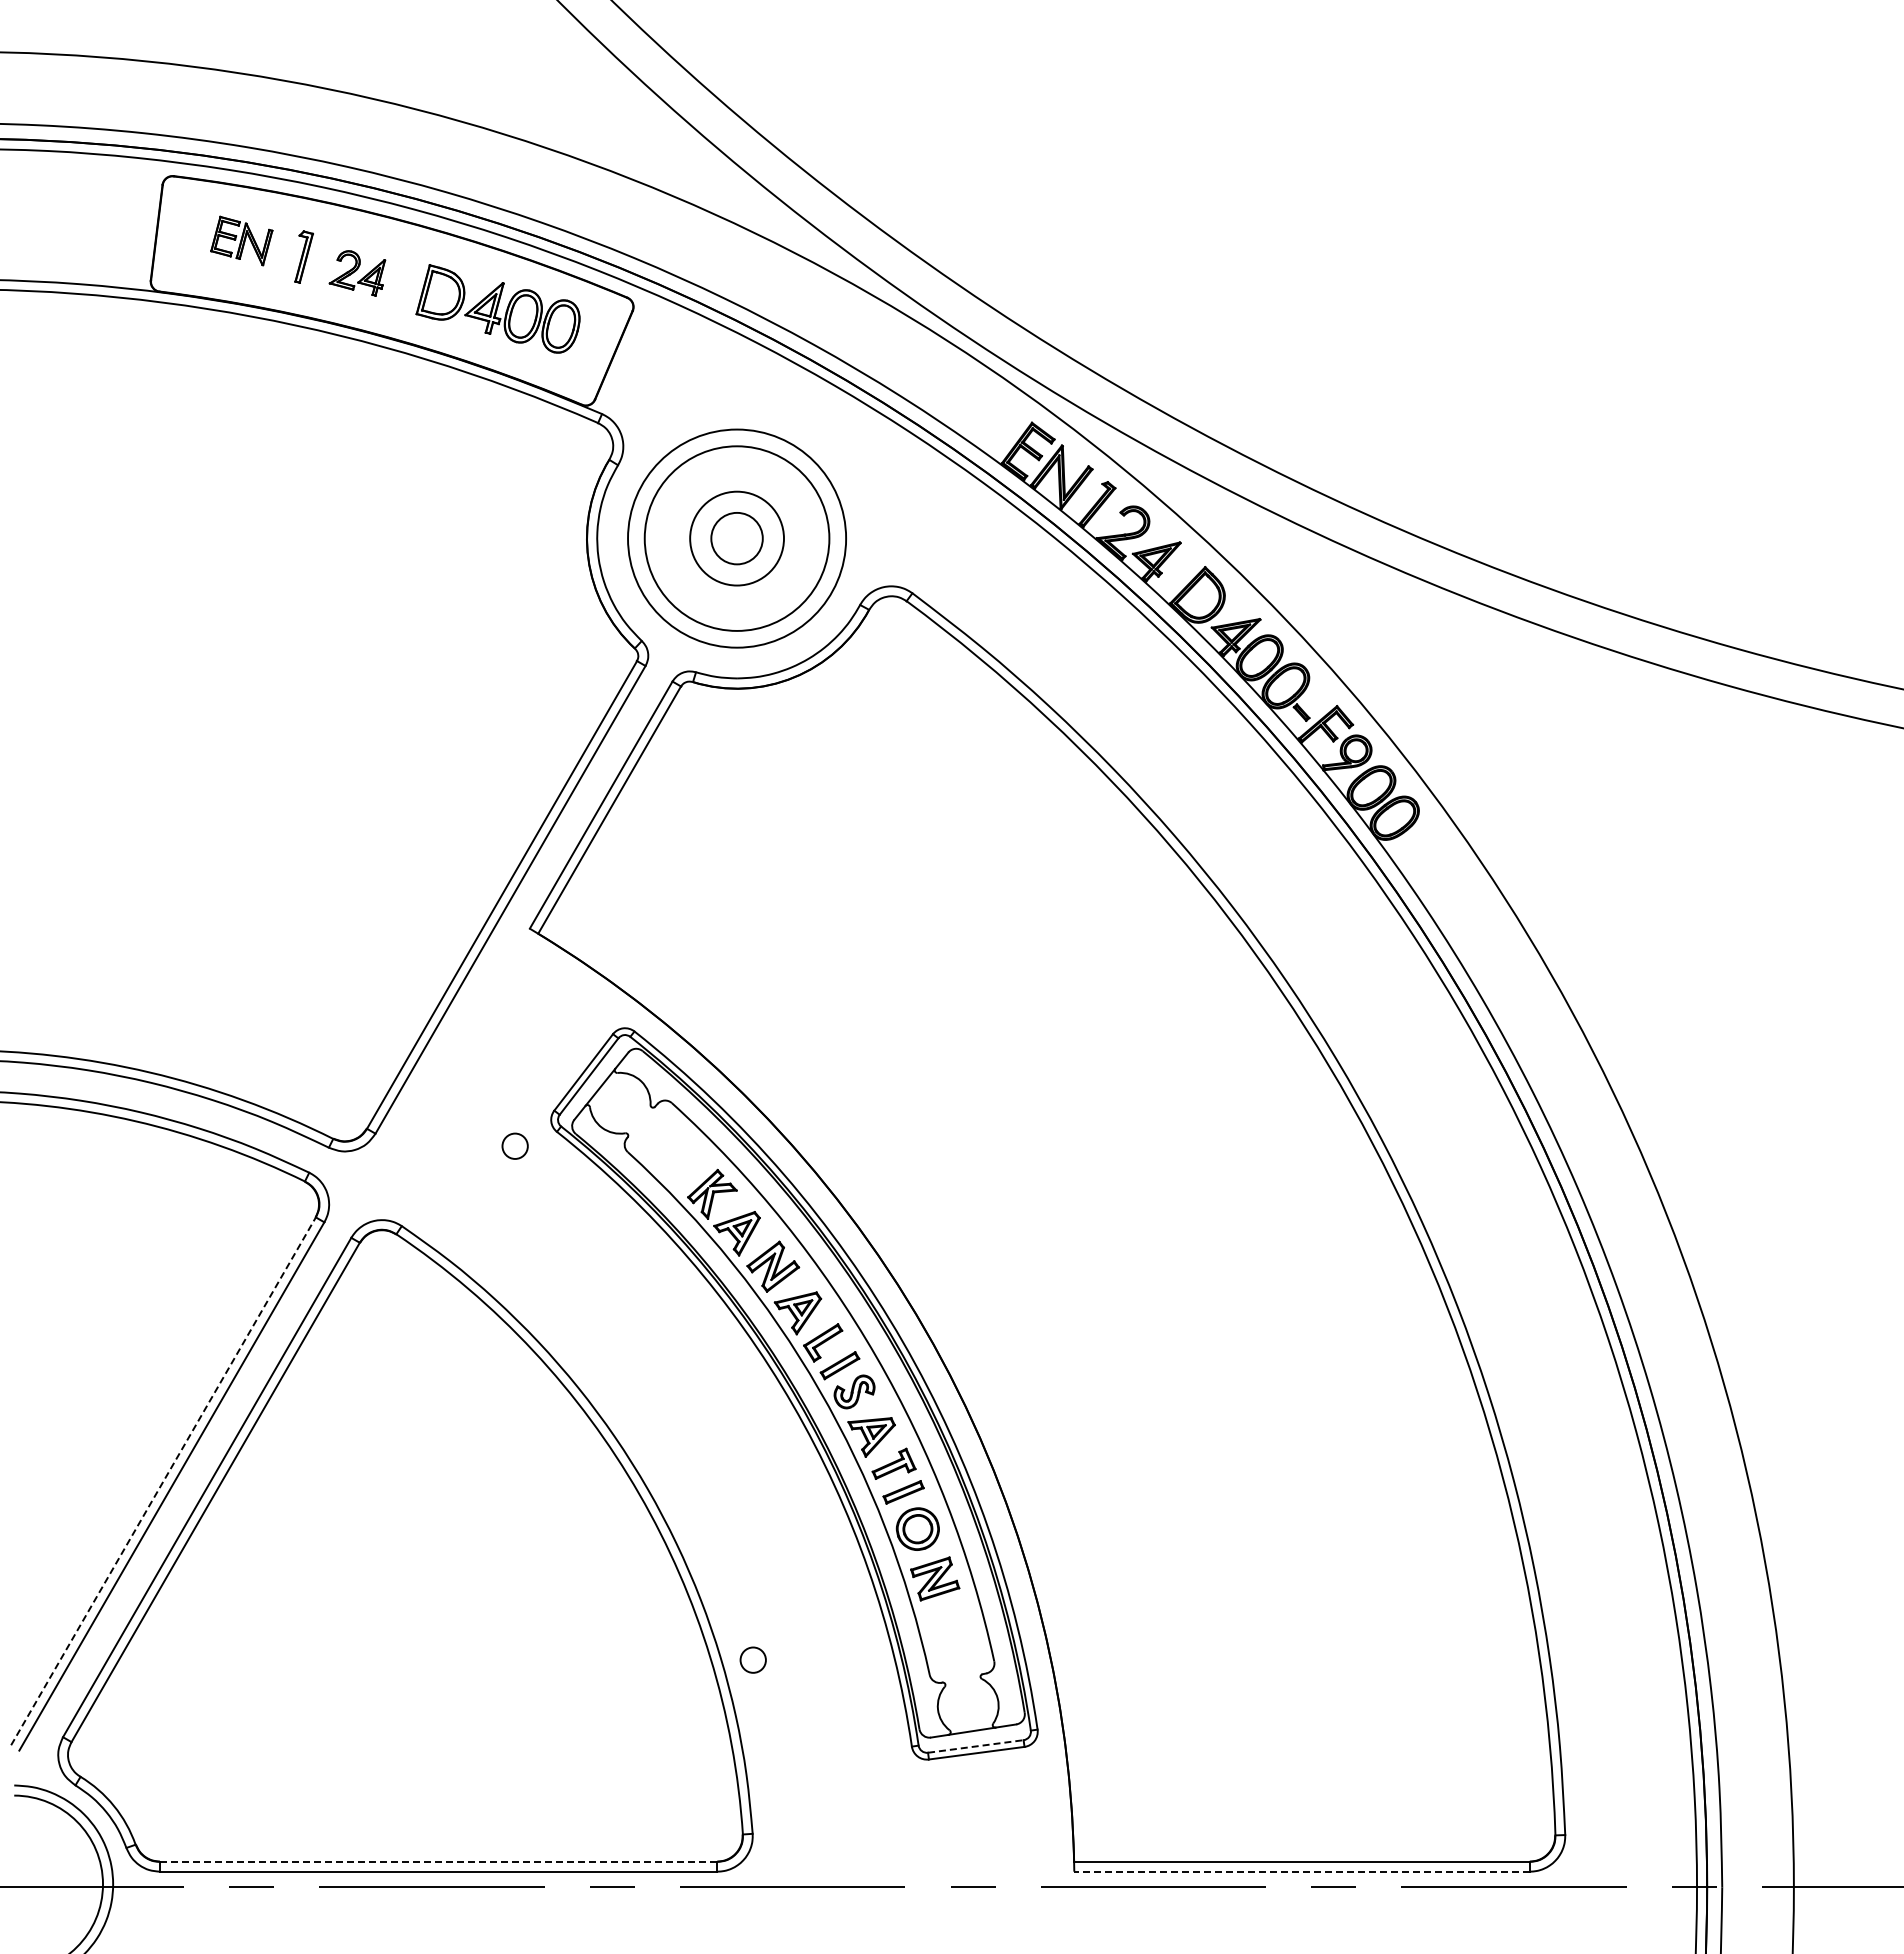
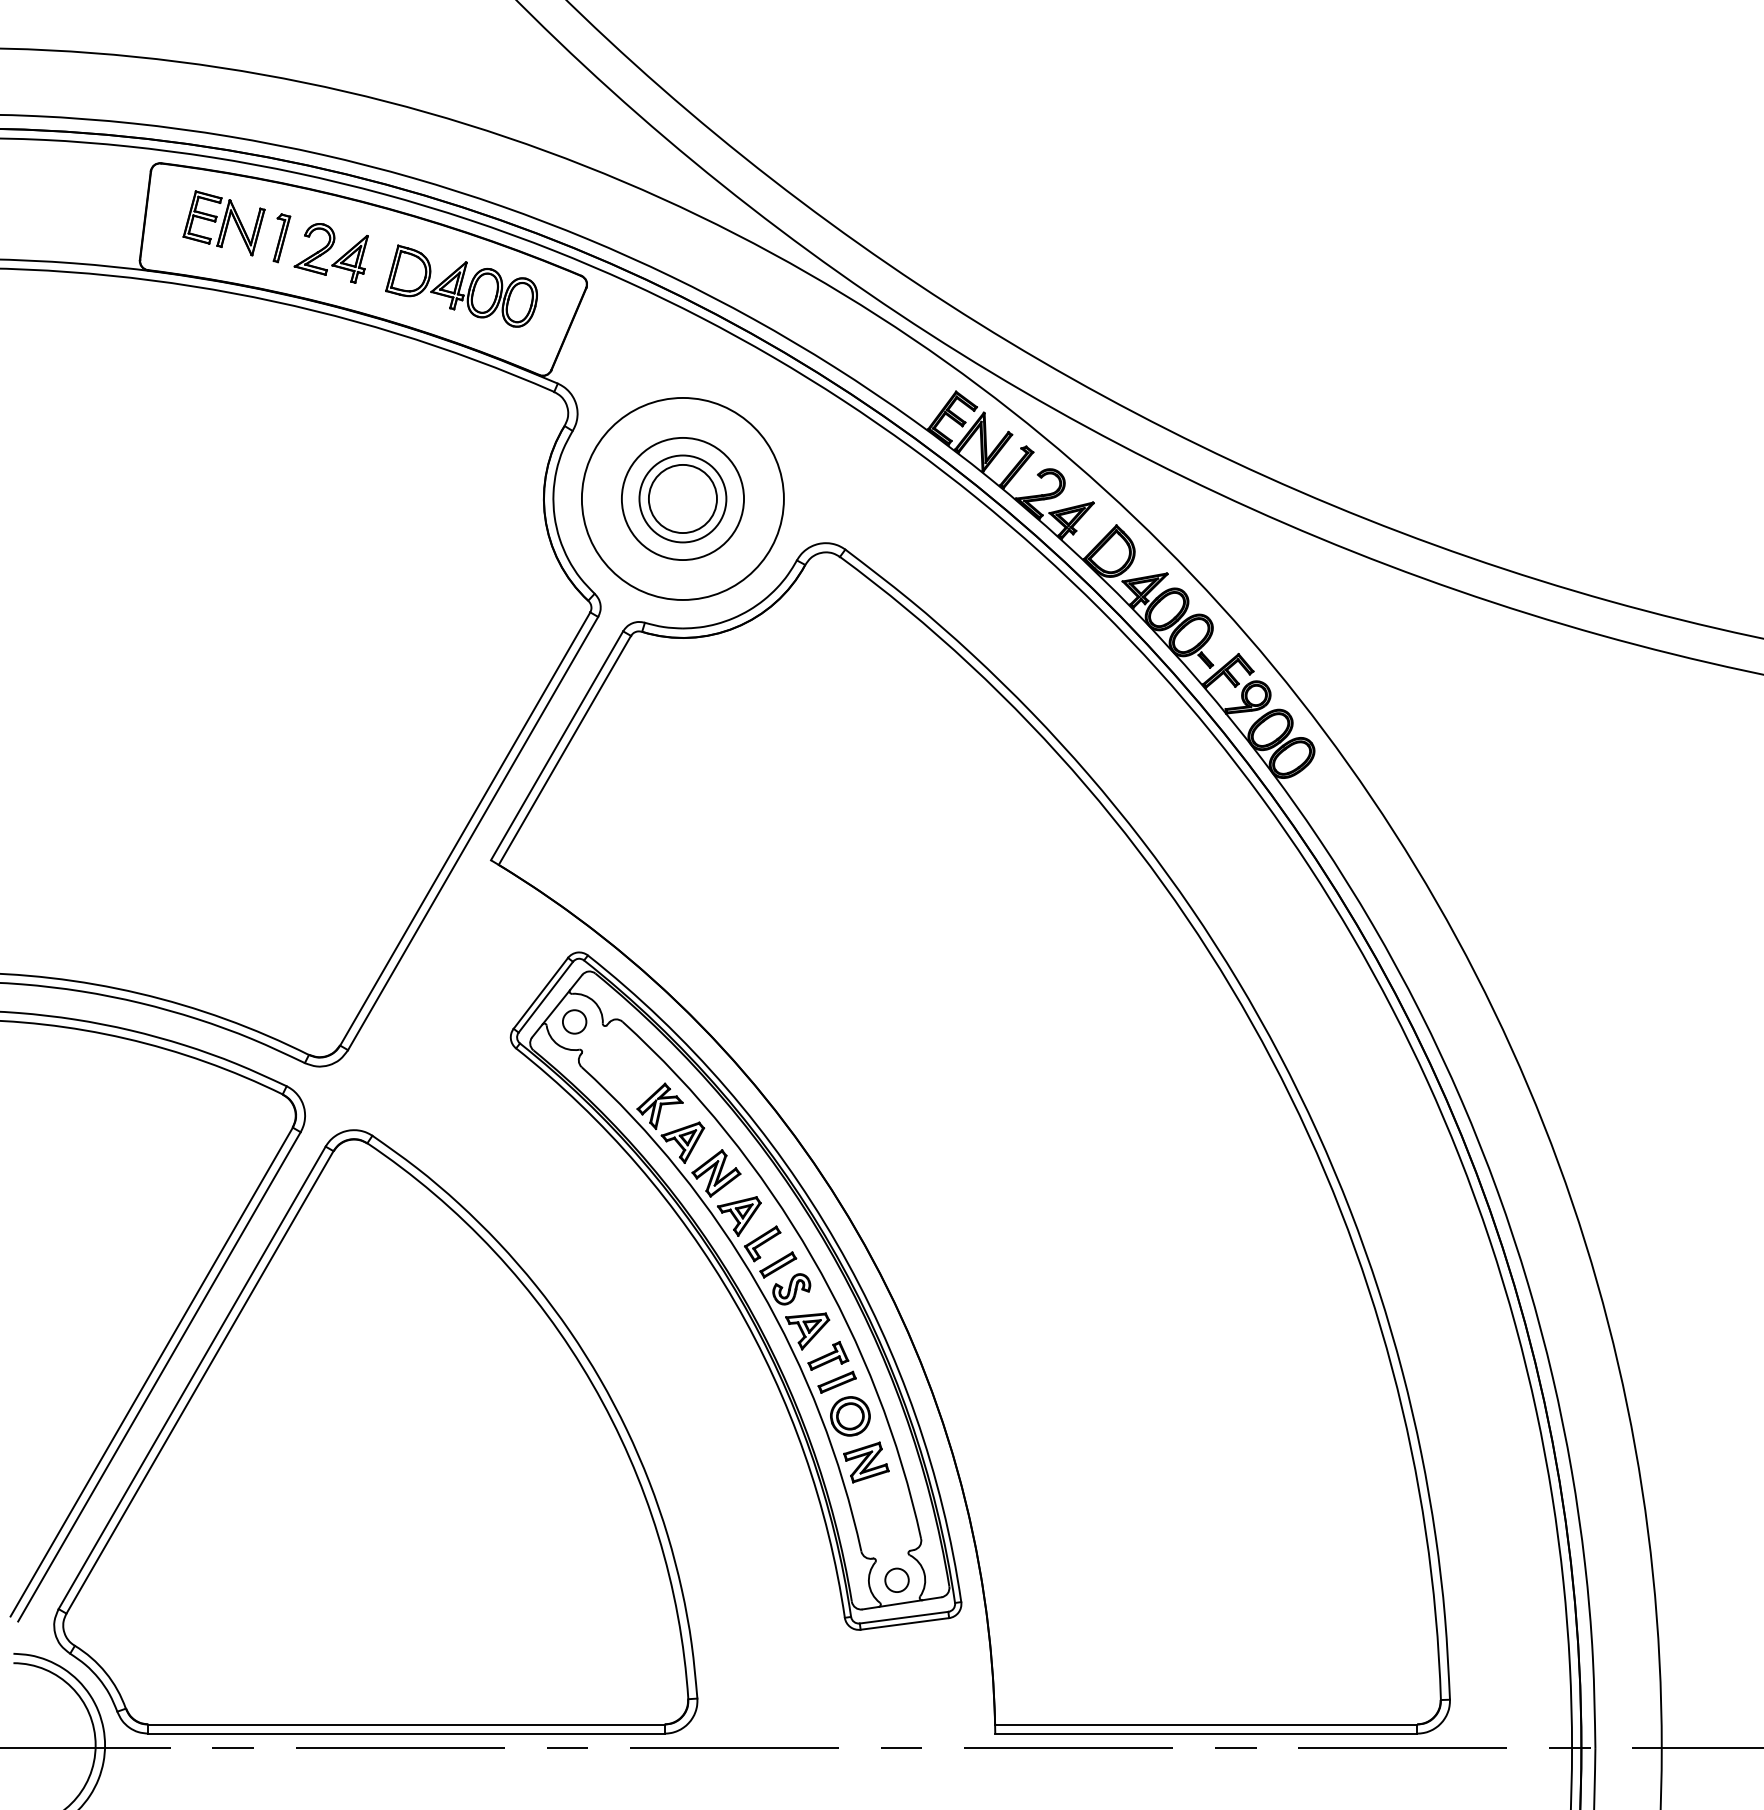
part: (241, 240) -> (223, 222), size x1.43
part: (357, 273) -> (331, 253), size x1.43
circle: (736, 538) -> (682, 498), size x1.43
circle: (737, 538) -> (683, 498), size x0.71
circle: (514, 1145) -> (574, 1021), moved
line: (163, 1481) -> (151, 1372), dashed -> solid
circle: (752, 1659) -> (896, 1579), moved
line: (976, 1746) -> (904, 1617), dashed -> solid
line: (439, 1861) -> (407, 1724), dashed -> solid
line: (1302, 1871) -> (1206, 1733), dashed -> solid

